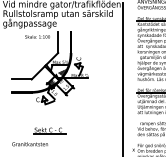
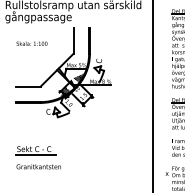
text: (37, 36) -> (31, 43), moved
part: (49, 130) -> (35, 149), moved

